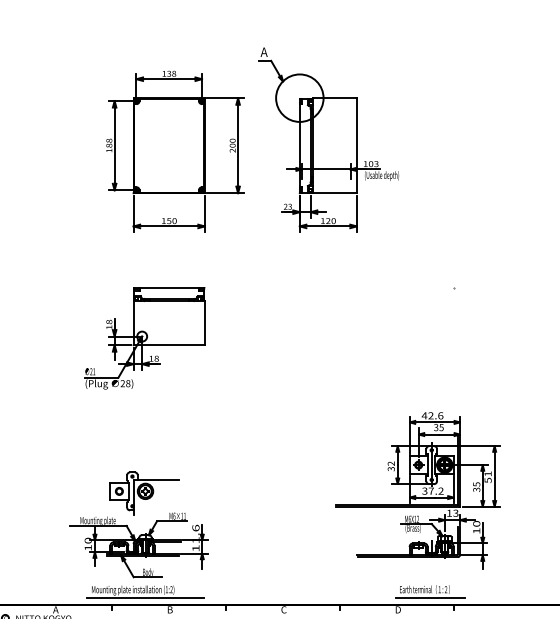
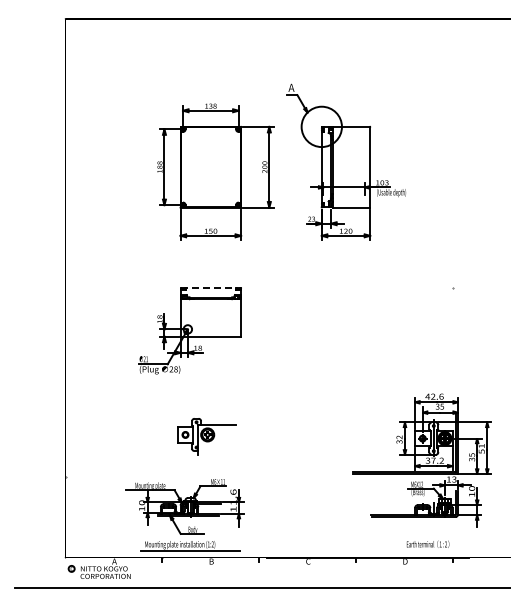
line: (168, 288) -> (210, 288), solid -> dashed
part: (144, 493) -> (206, 436), moved
line: (430, 598) -> (432, 551), removed

